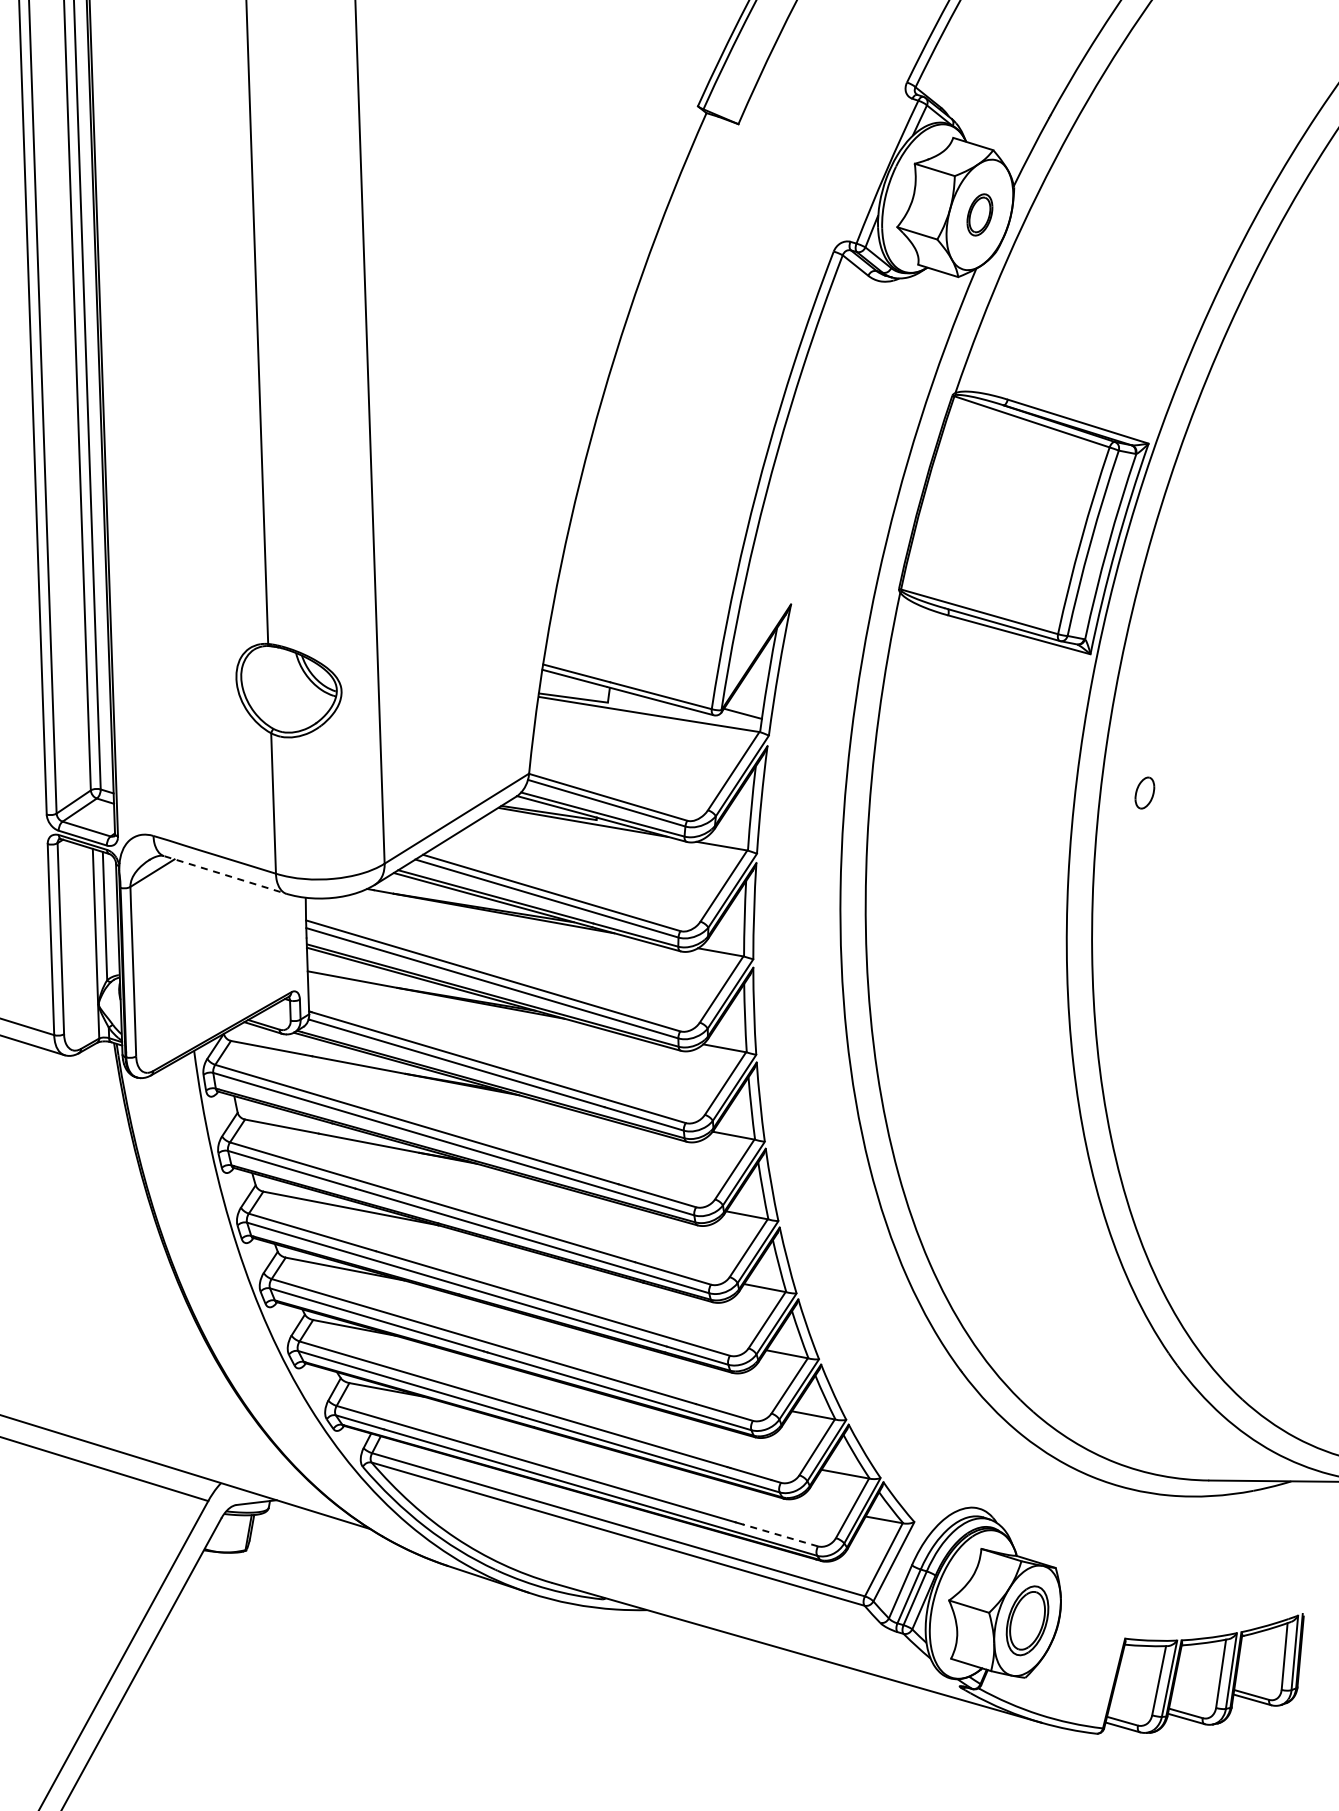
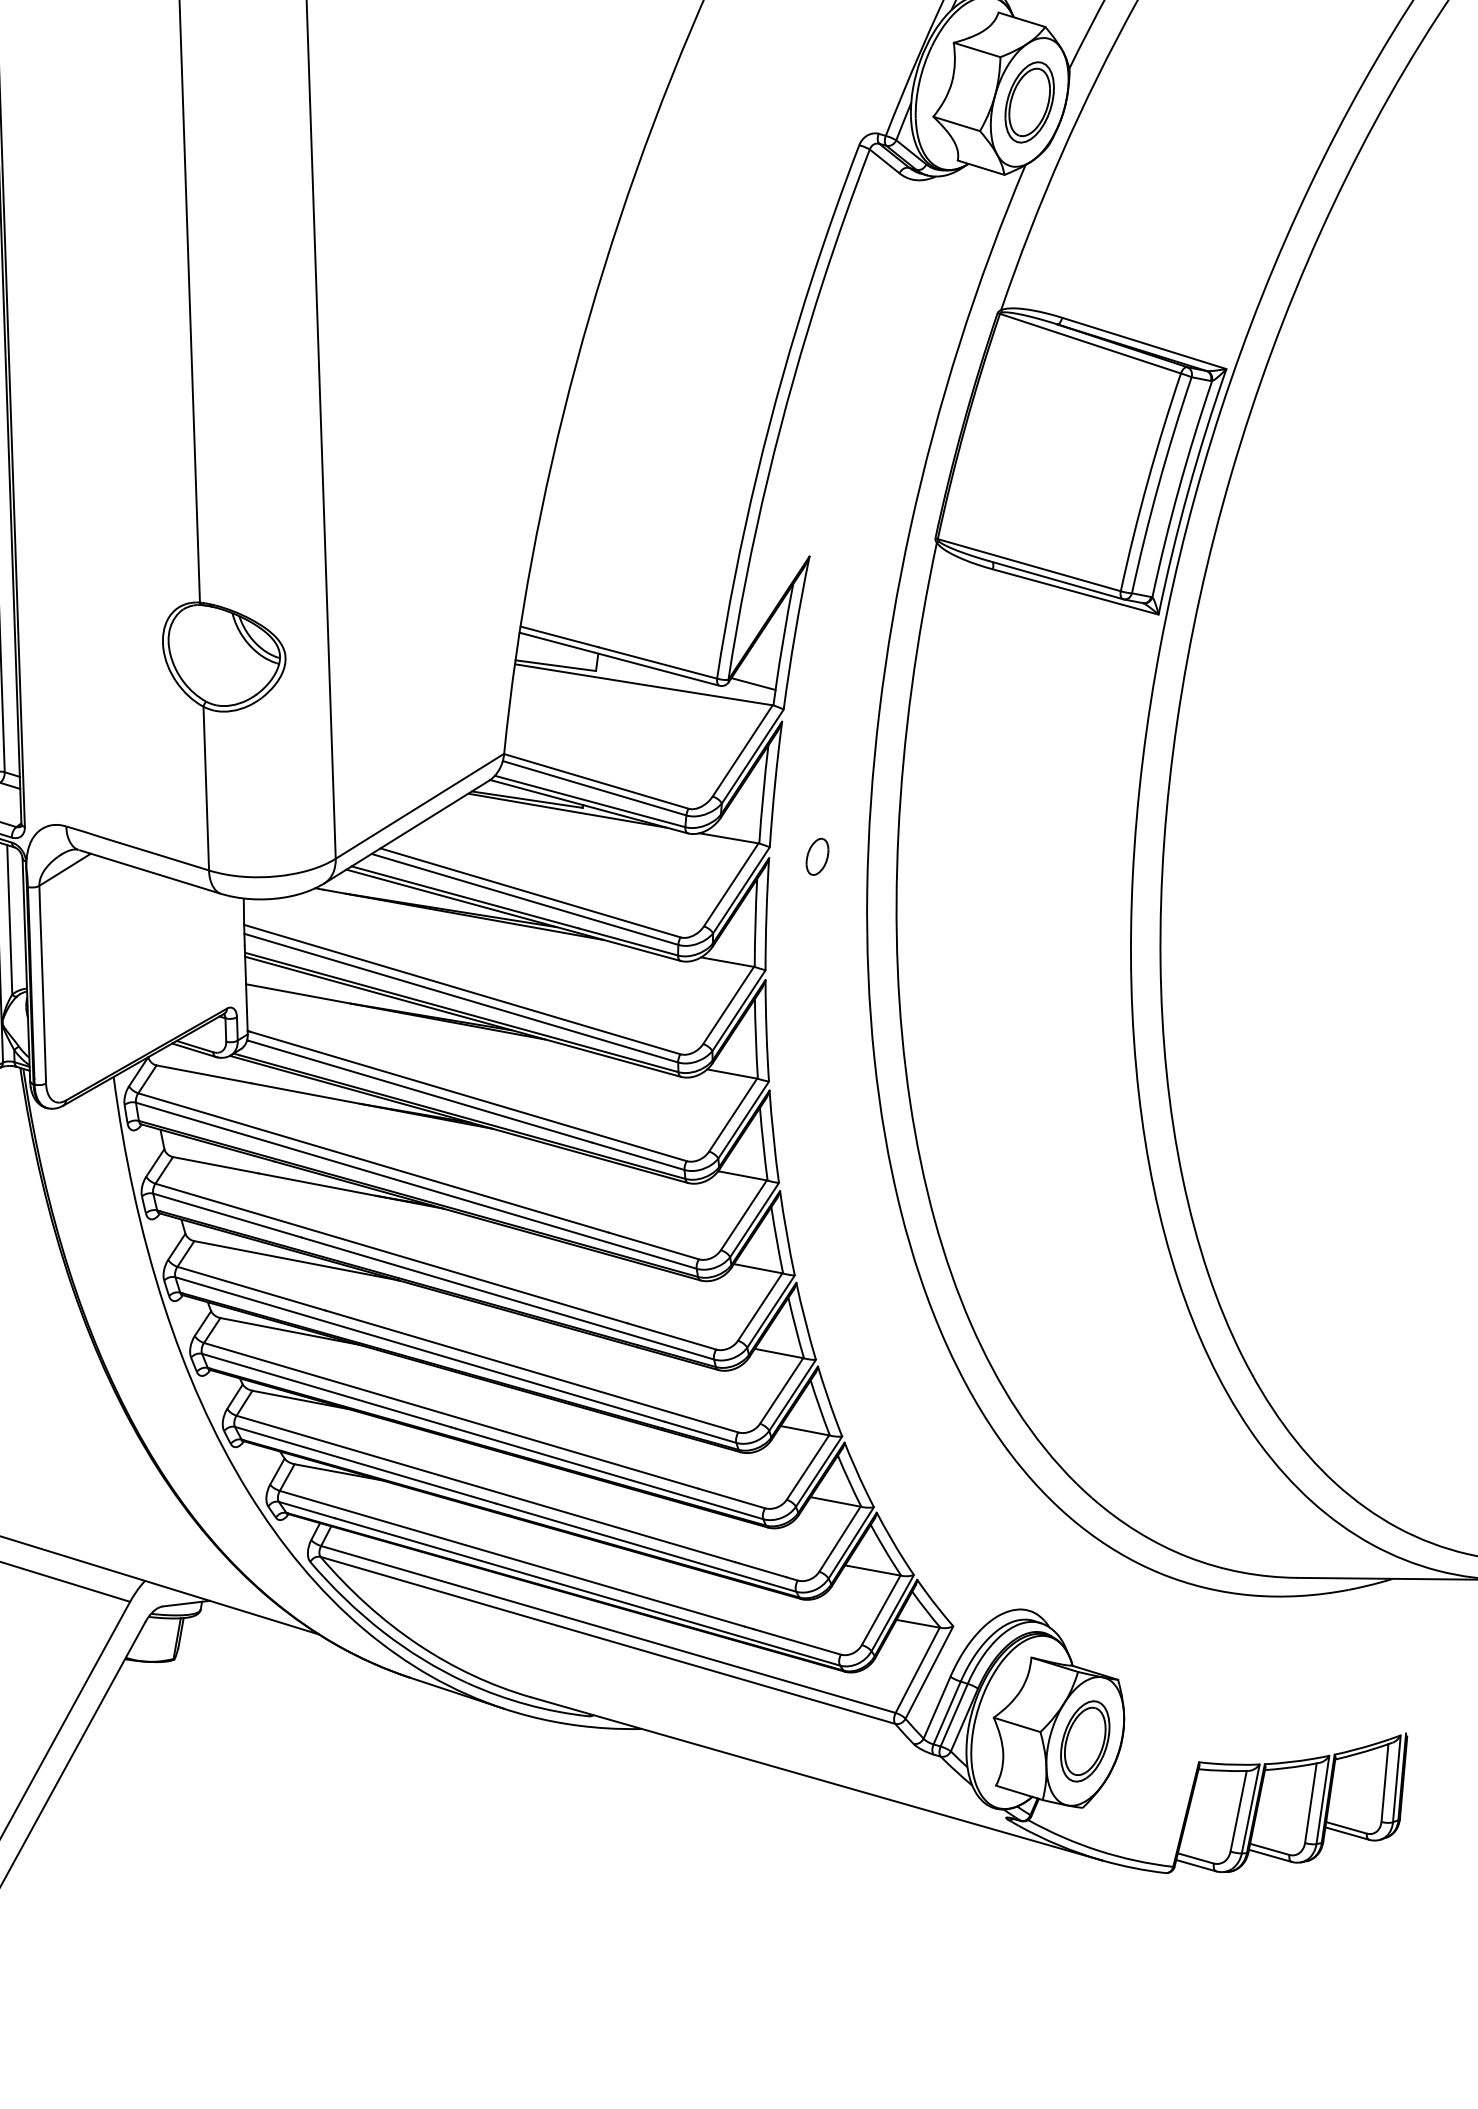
part: (979, 214) -> (1029, 101), size x1.67
part: (1144, 792) -> (817, 856), moved
line: (224, 874) -> (149, 871), dashed -> solid
line: (779, 1535) -> (796, 1641), dashed -> solid

